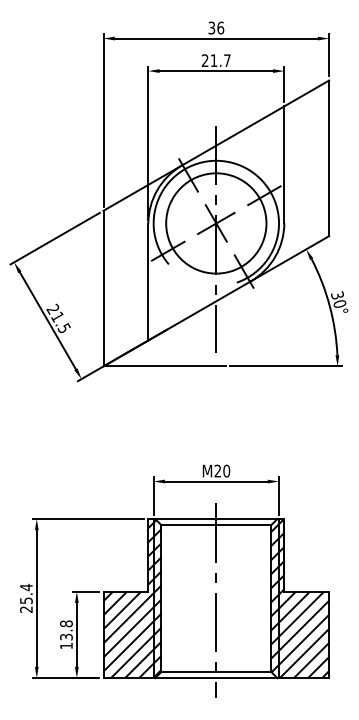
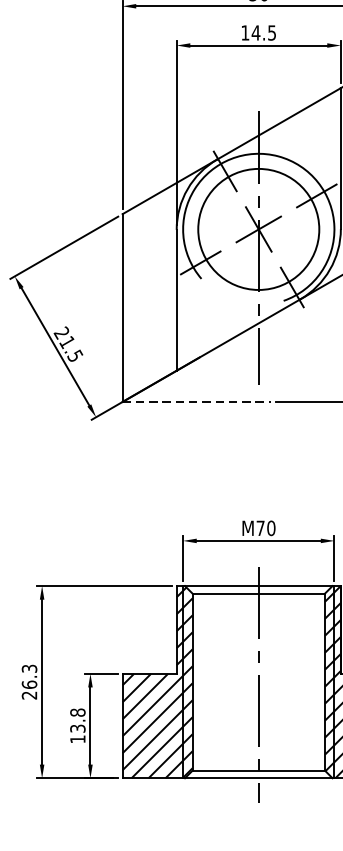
text: (215, 60) -> (257, 32), 21.7 -> 14.5
line: (165, 366) -> (197, 402), solid -> dashed
text: (217, 470) -> (260, 527), M20 -> M70
text: (26, 593) -> (29, 676), 25.4 -> 26.3

